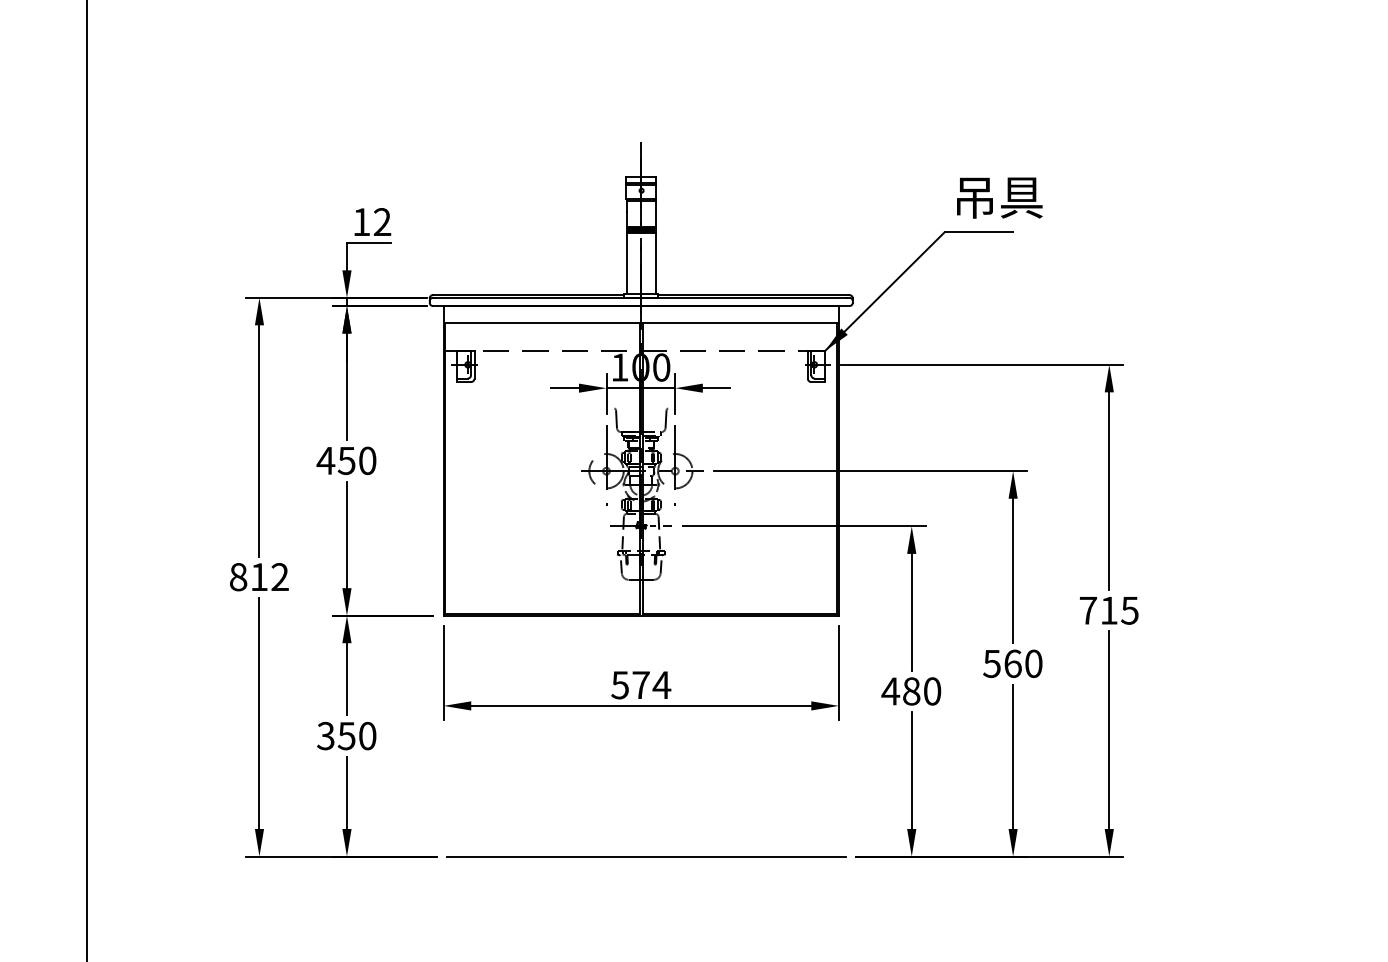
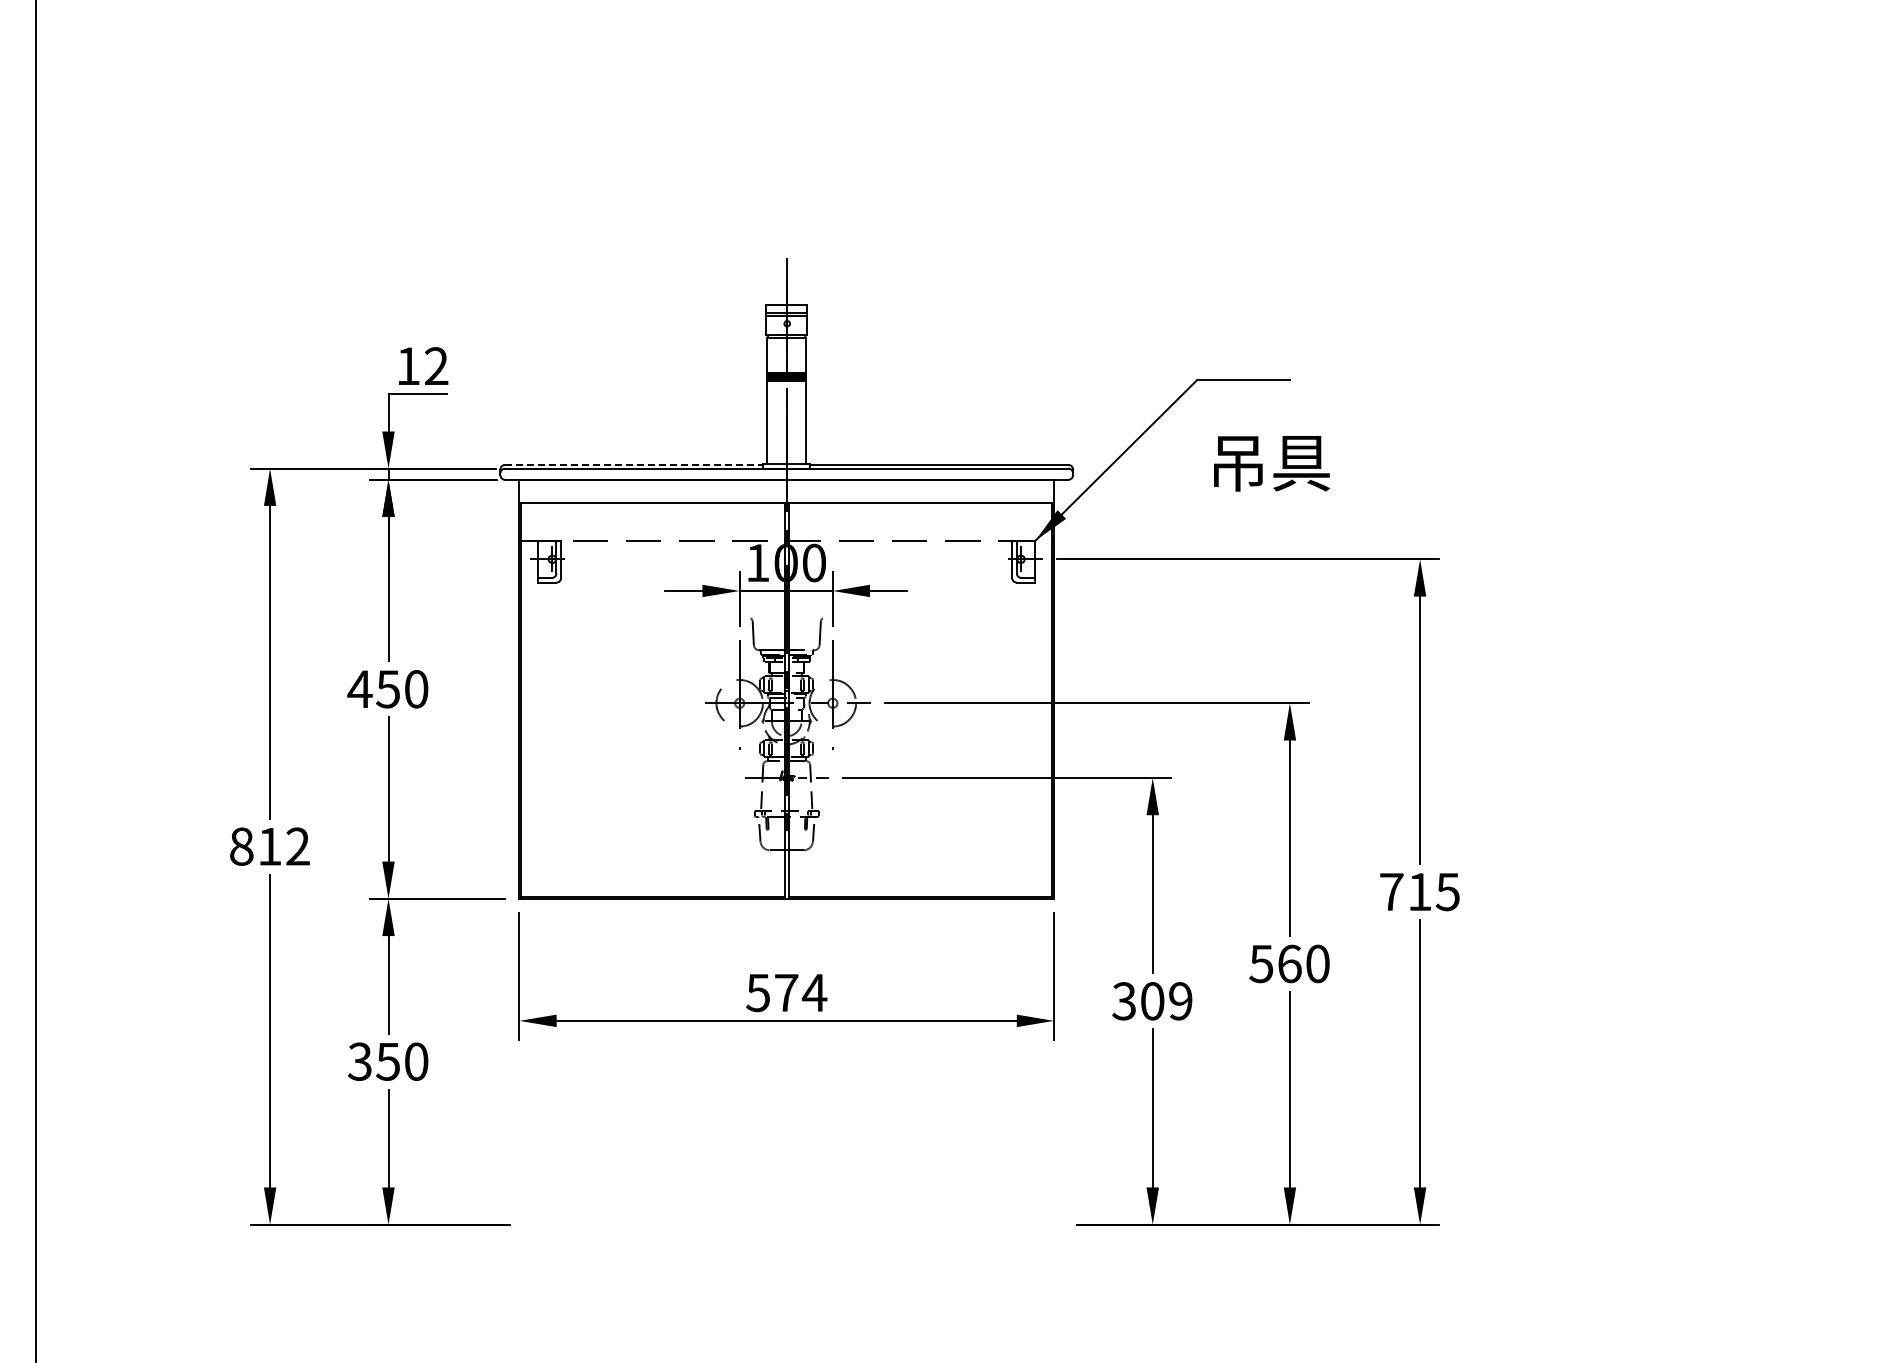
text: (1000, 197) -> (1272, 463), moved
line: (528, 294) -> (634, 464), solid -> dashed
text: (910, 691) -> (1151, 1001), 480 -> 309
line: (646, 856) -> (793, 1224), removed

